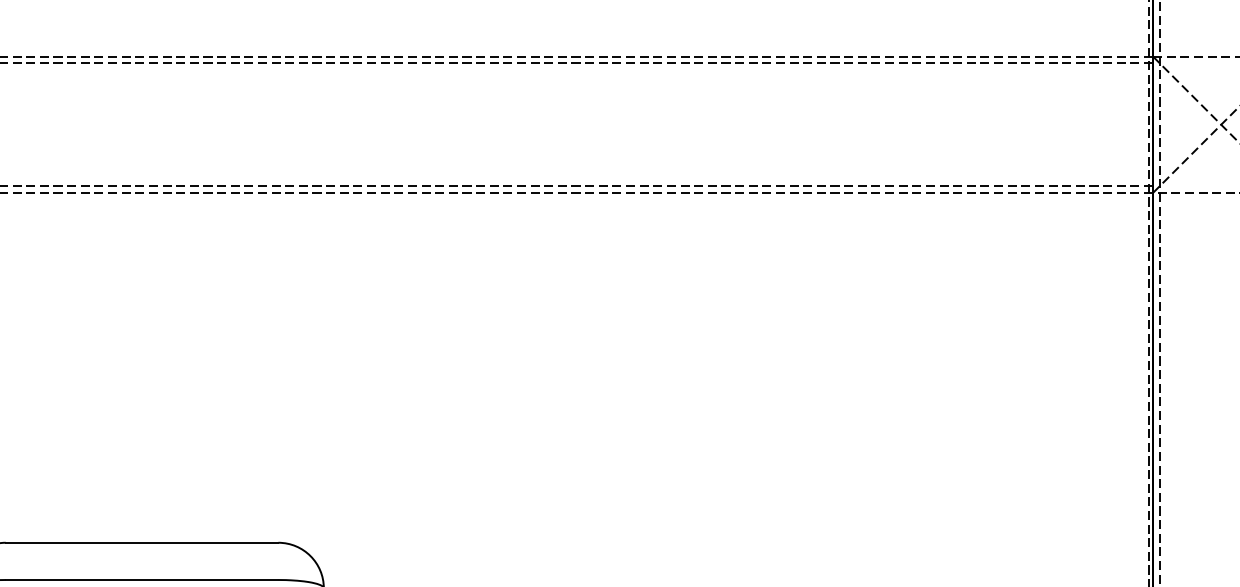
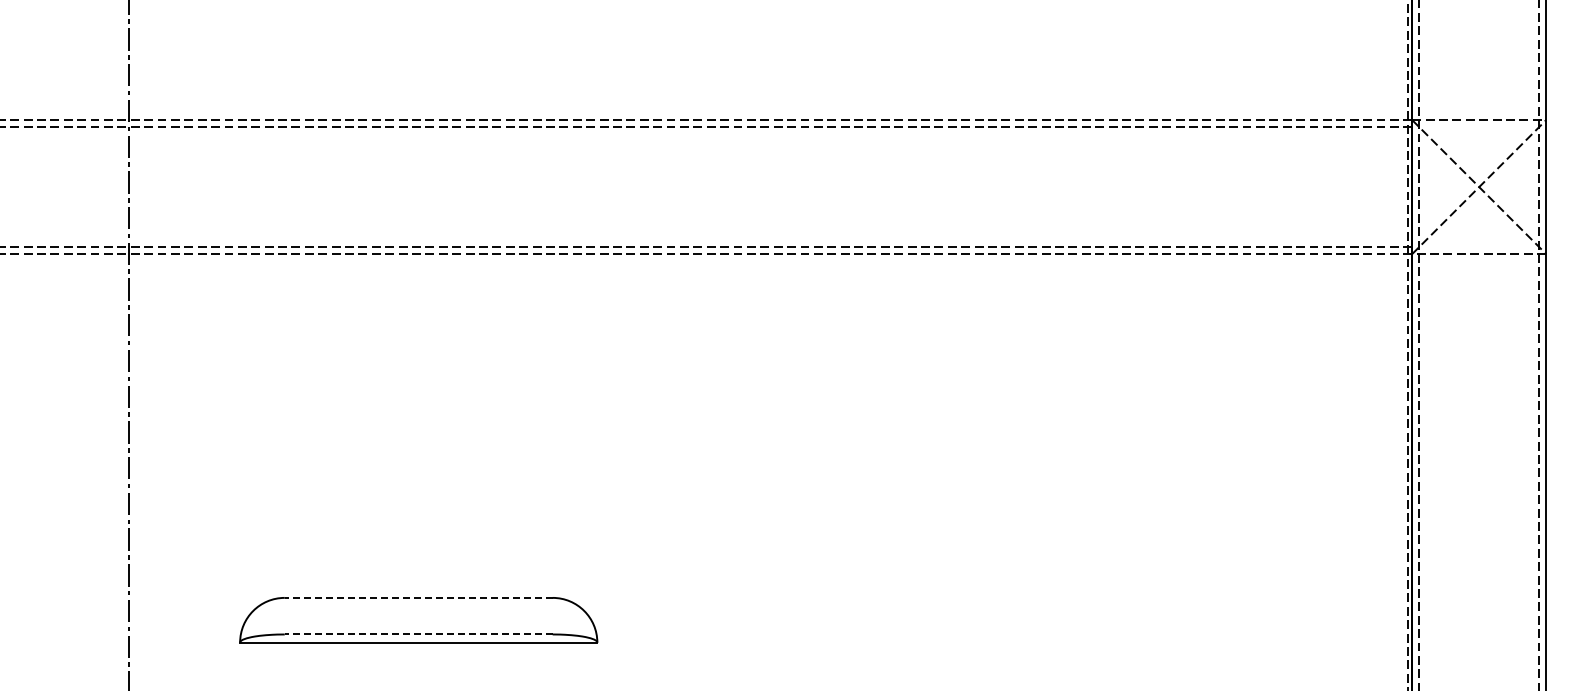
line: (141, 542) -> (418, 597), solid -> dashed
line: (141, 580) -> (418, 634), solid -> dashed

